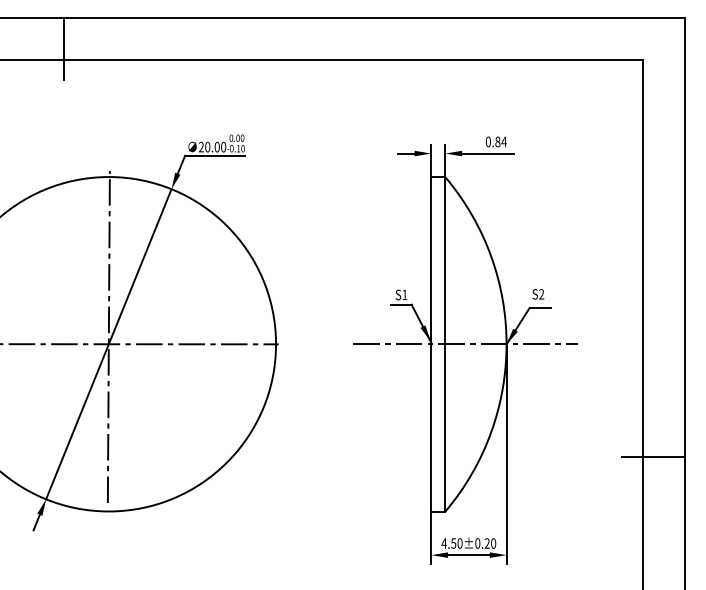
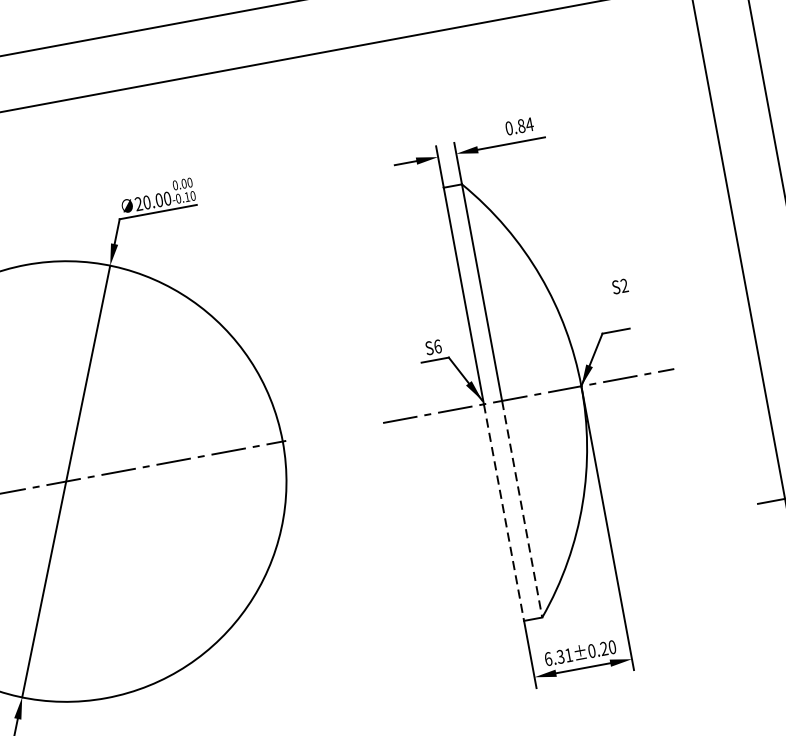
text: (404, 294) -> (437, 346), S1 -> S6
text: (538, 294) -> (620, 286), moved
line: (108, 337) -> (64, 472), removed
line: (431, 428) -> (504, 513), solid -> dashed
line: (445, 428) -> (522, 509), solid -> dashed
text: (451, 543) -> (557, 657), 4.50±0.20 -> 6.31±0.20

